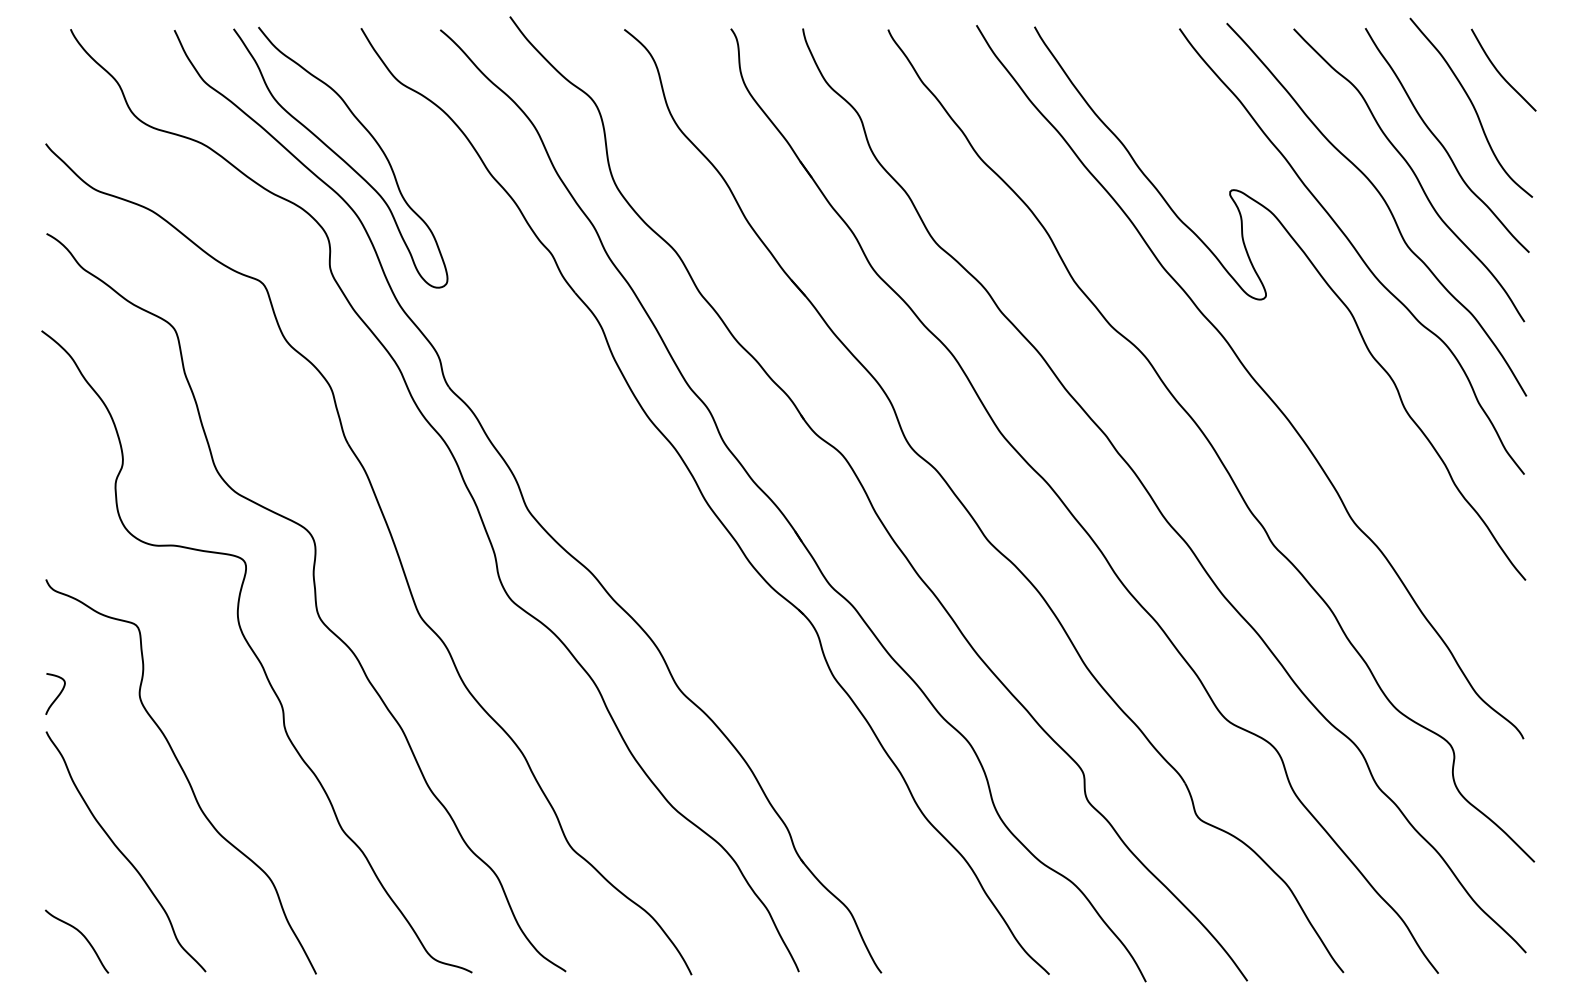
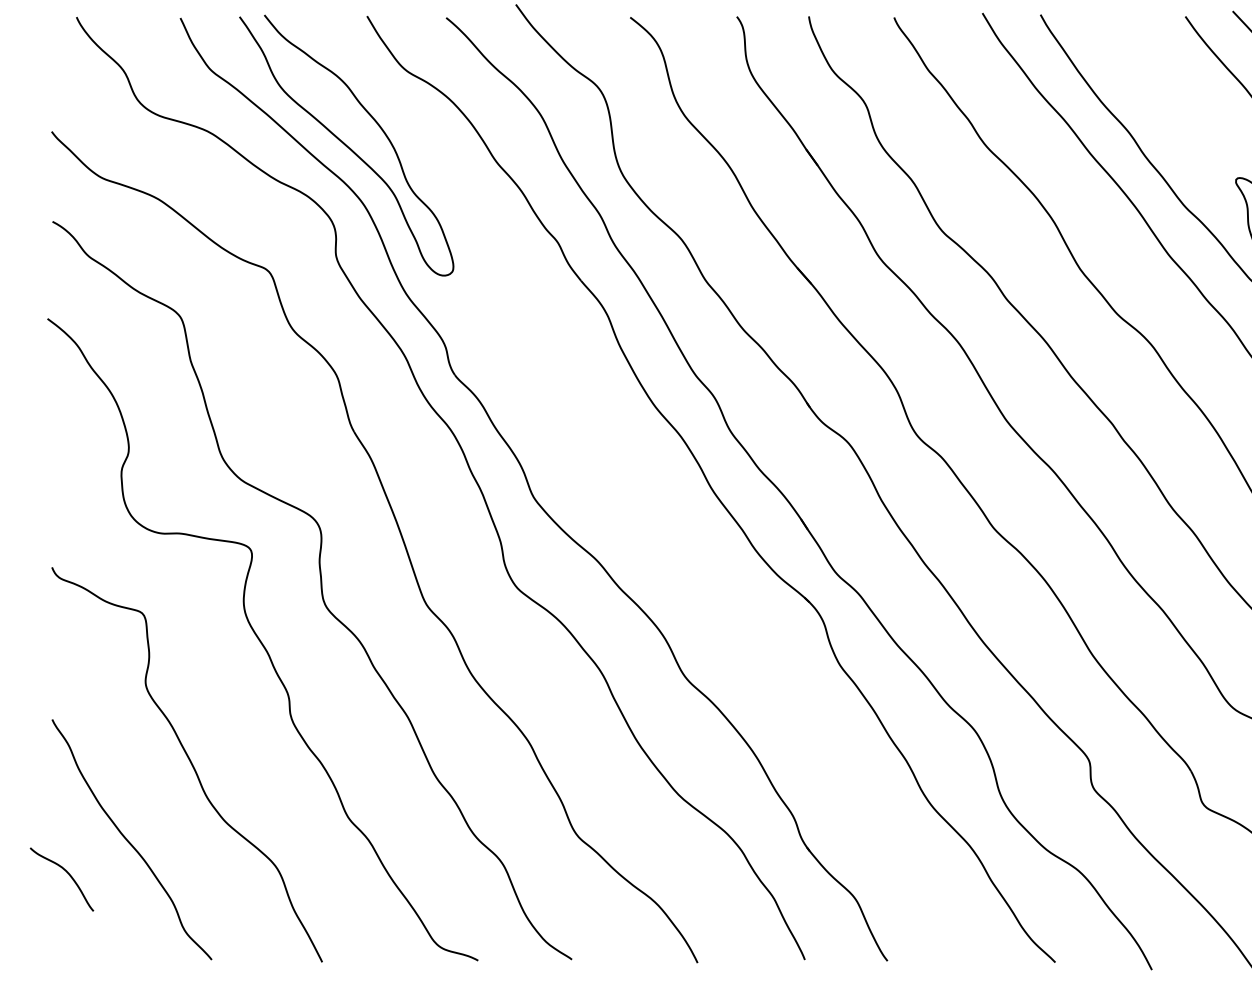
curve: (57, 695) -> (63, 683), removed
curve: (84, 938) -> (69, 876), moved

